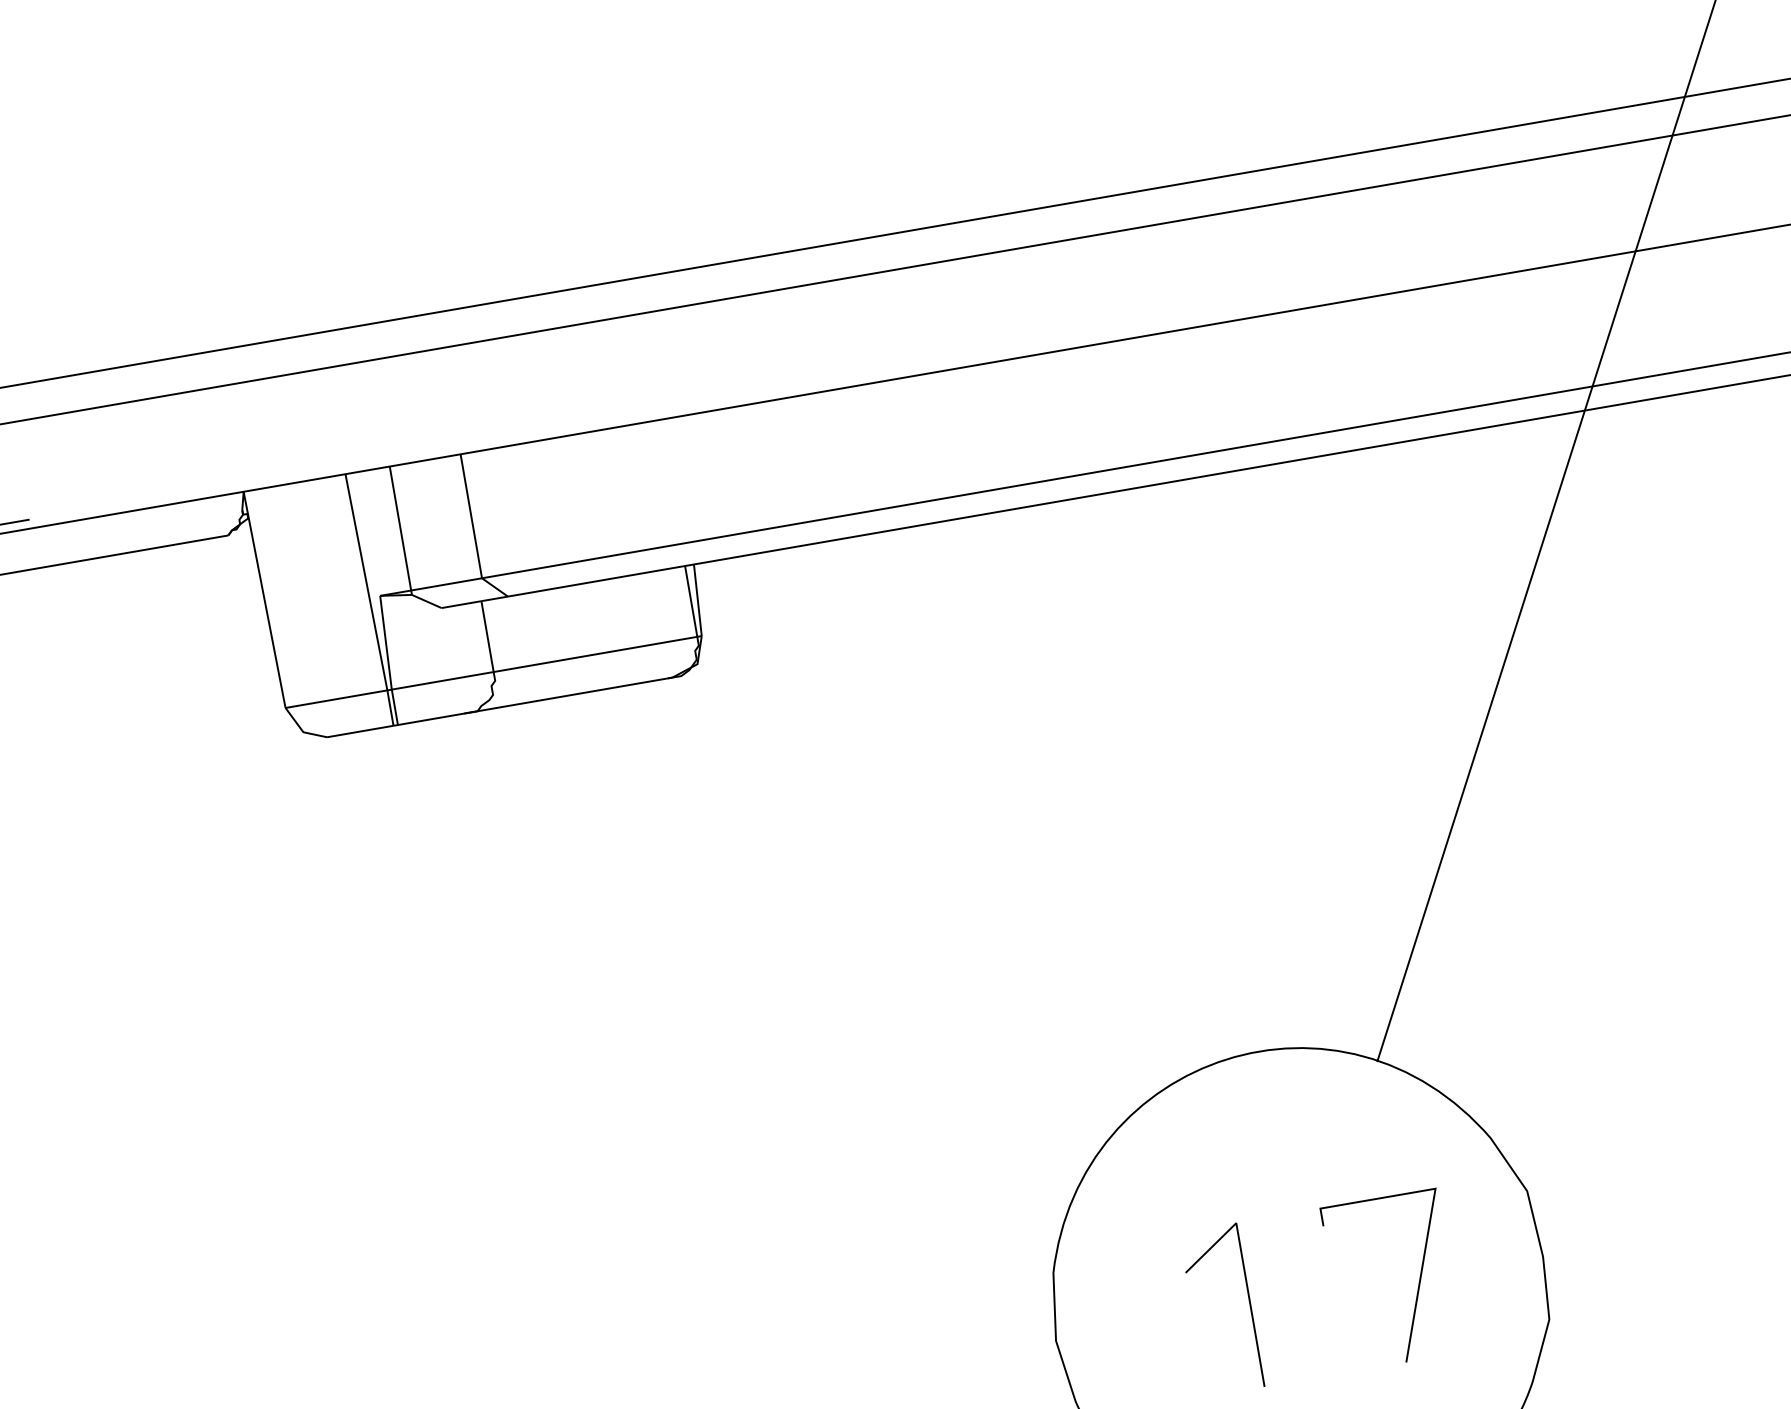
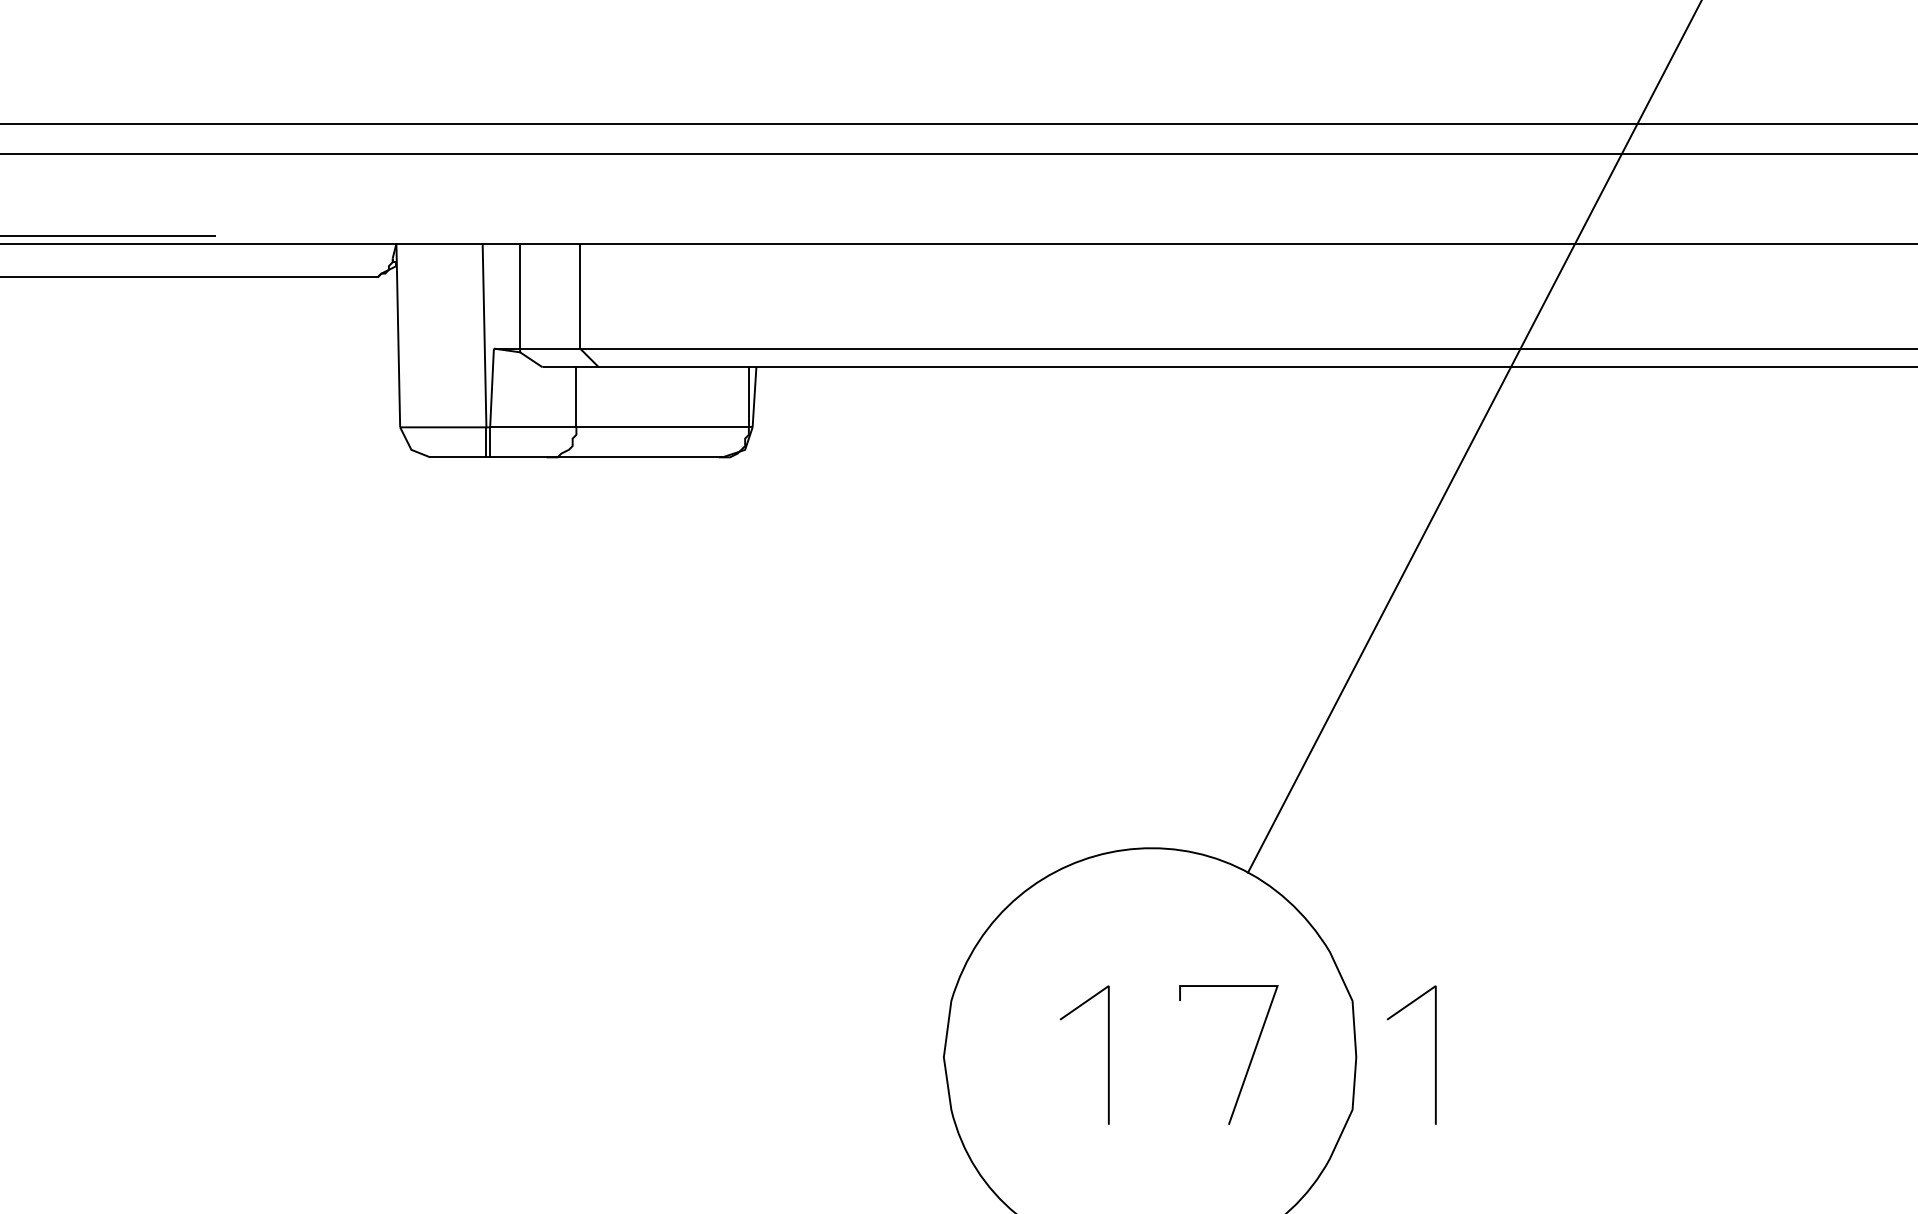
curve: (1636, 1237) -> (1435, 1054), added

